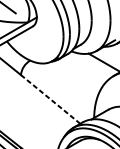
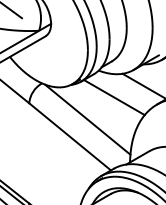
line: (82, 70) -> (113, 97), added
line: (63, 86) -> (87, 119), added
line: (50, 99) -> (70, 136), dashed -> solid

